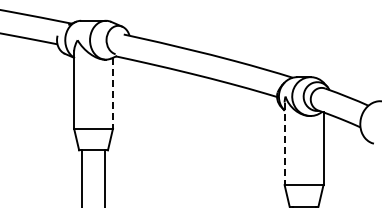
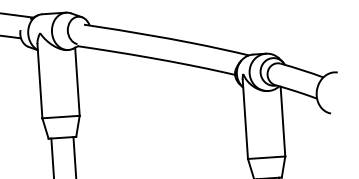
line: (113, 93) -> (77, 81), dashed -> solid
line: (284, 144) -> (245, 120), dashed -> solid

